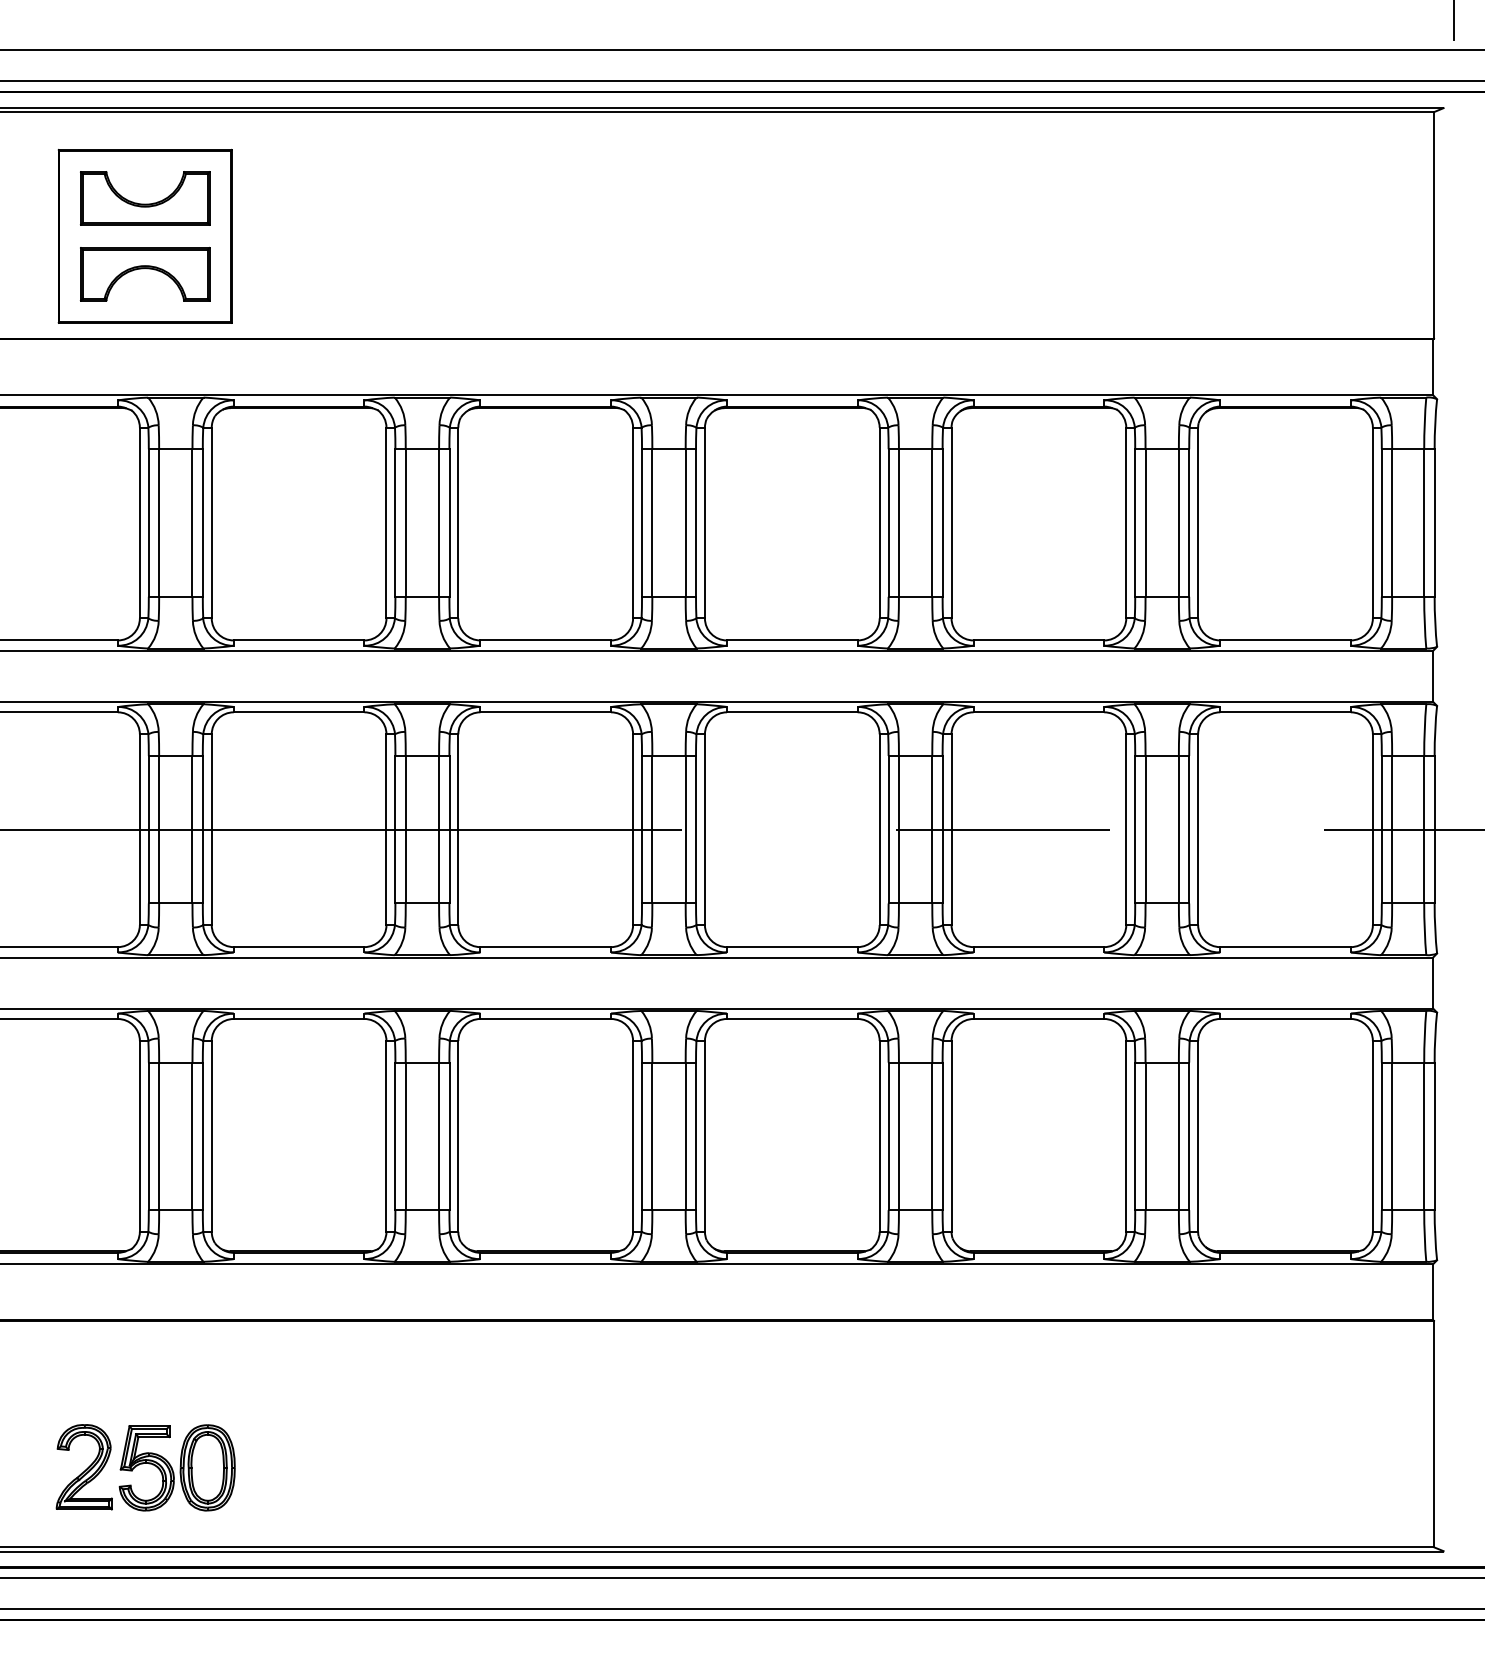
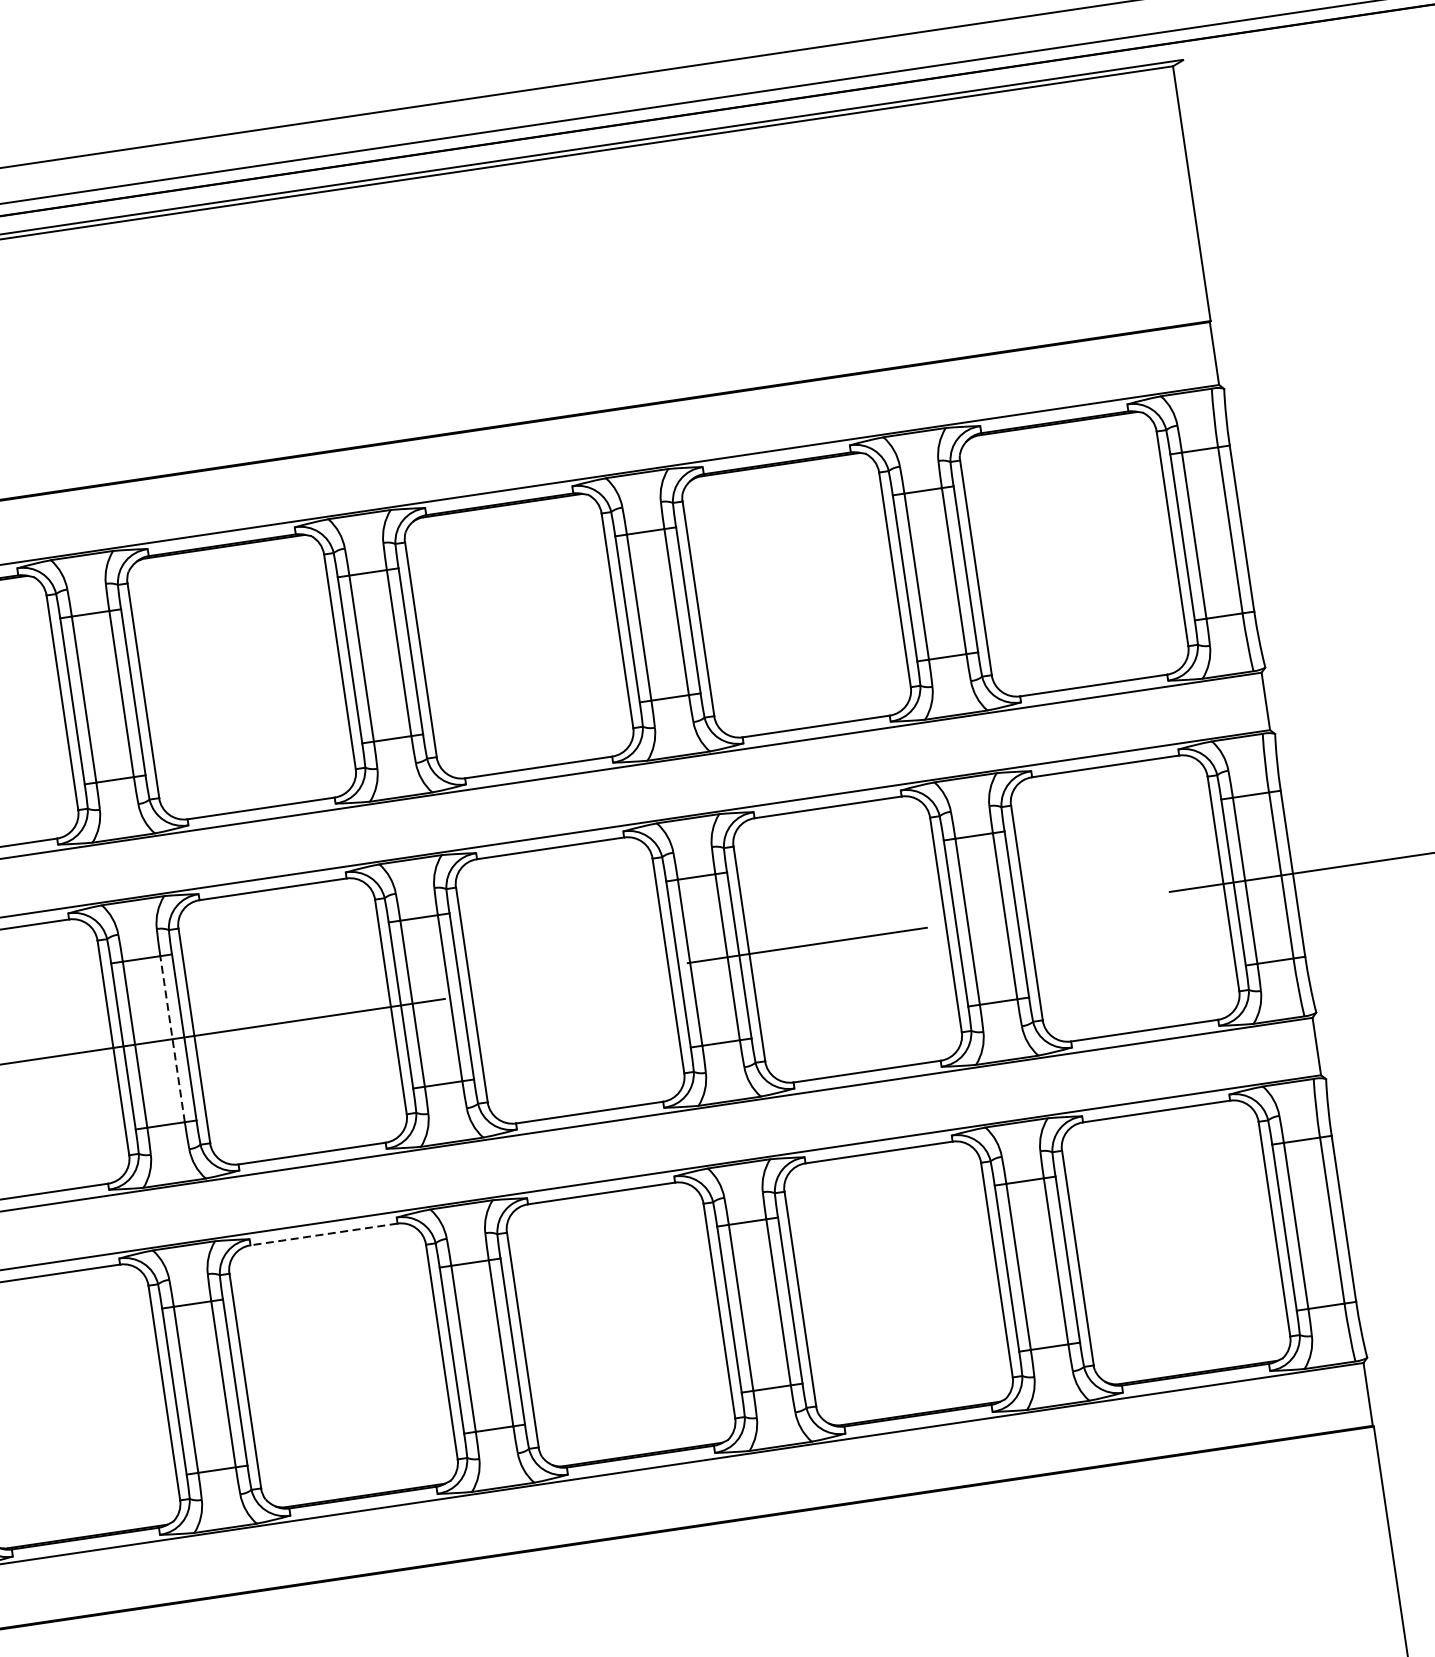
line: (439, 829) -> (173, 1038), solid -> dashed
line: (545, 1019) -> (323, 1235), solid -> dashed

